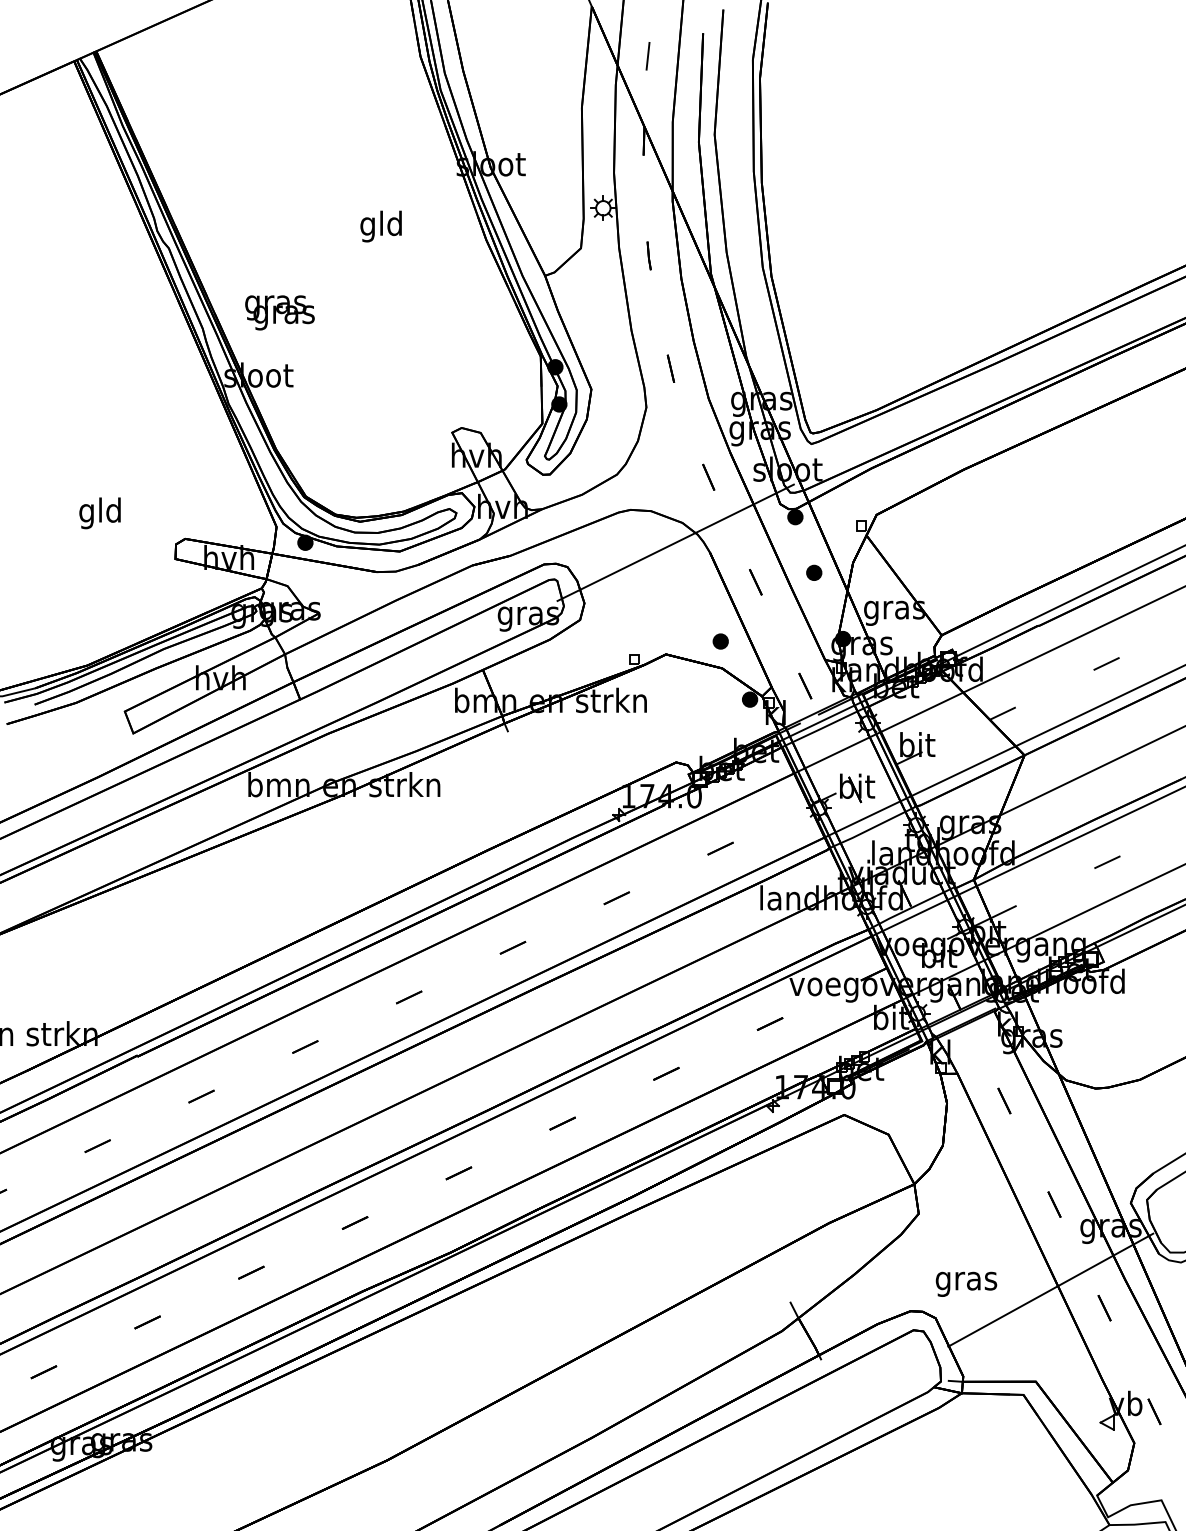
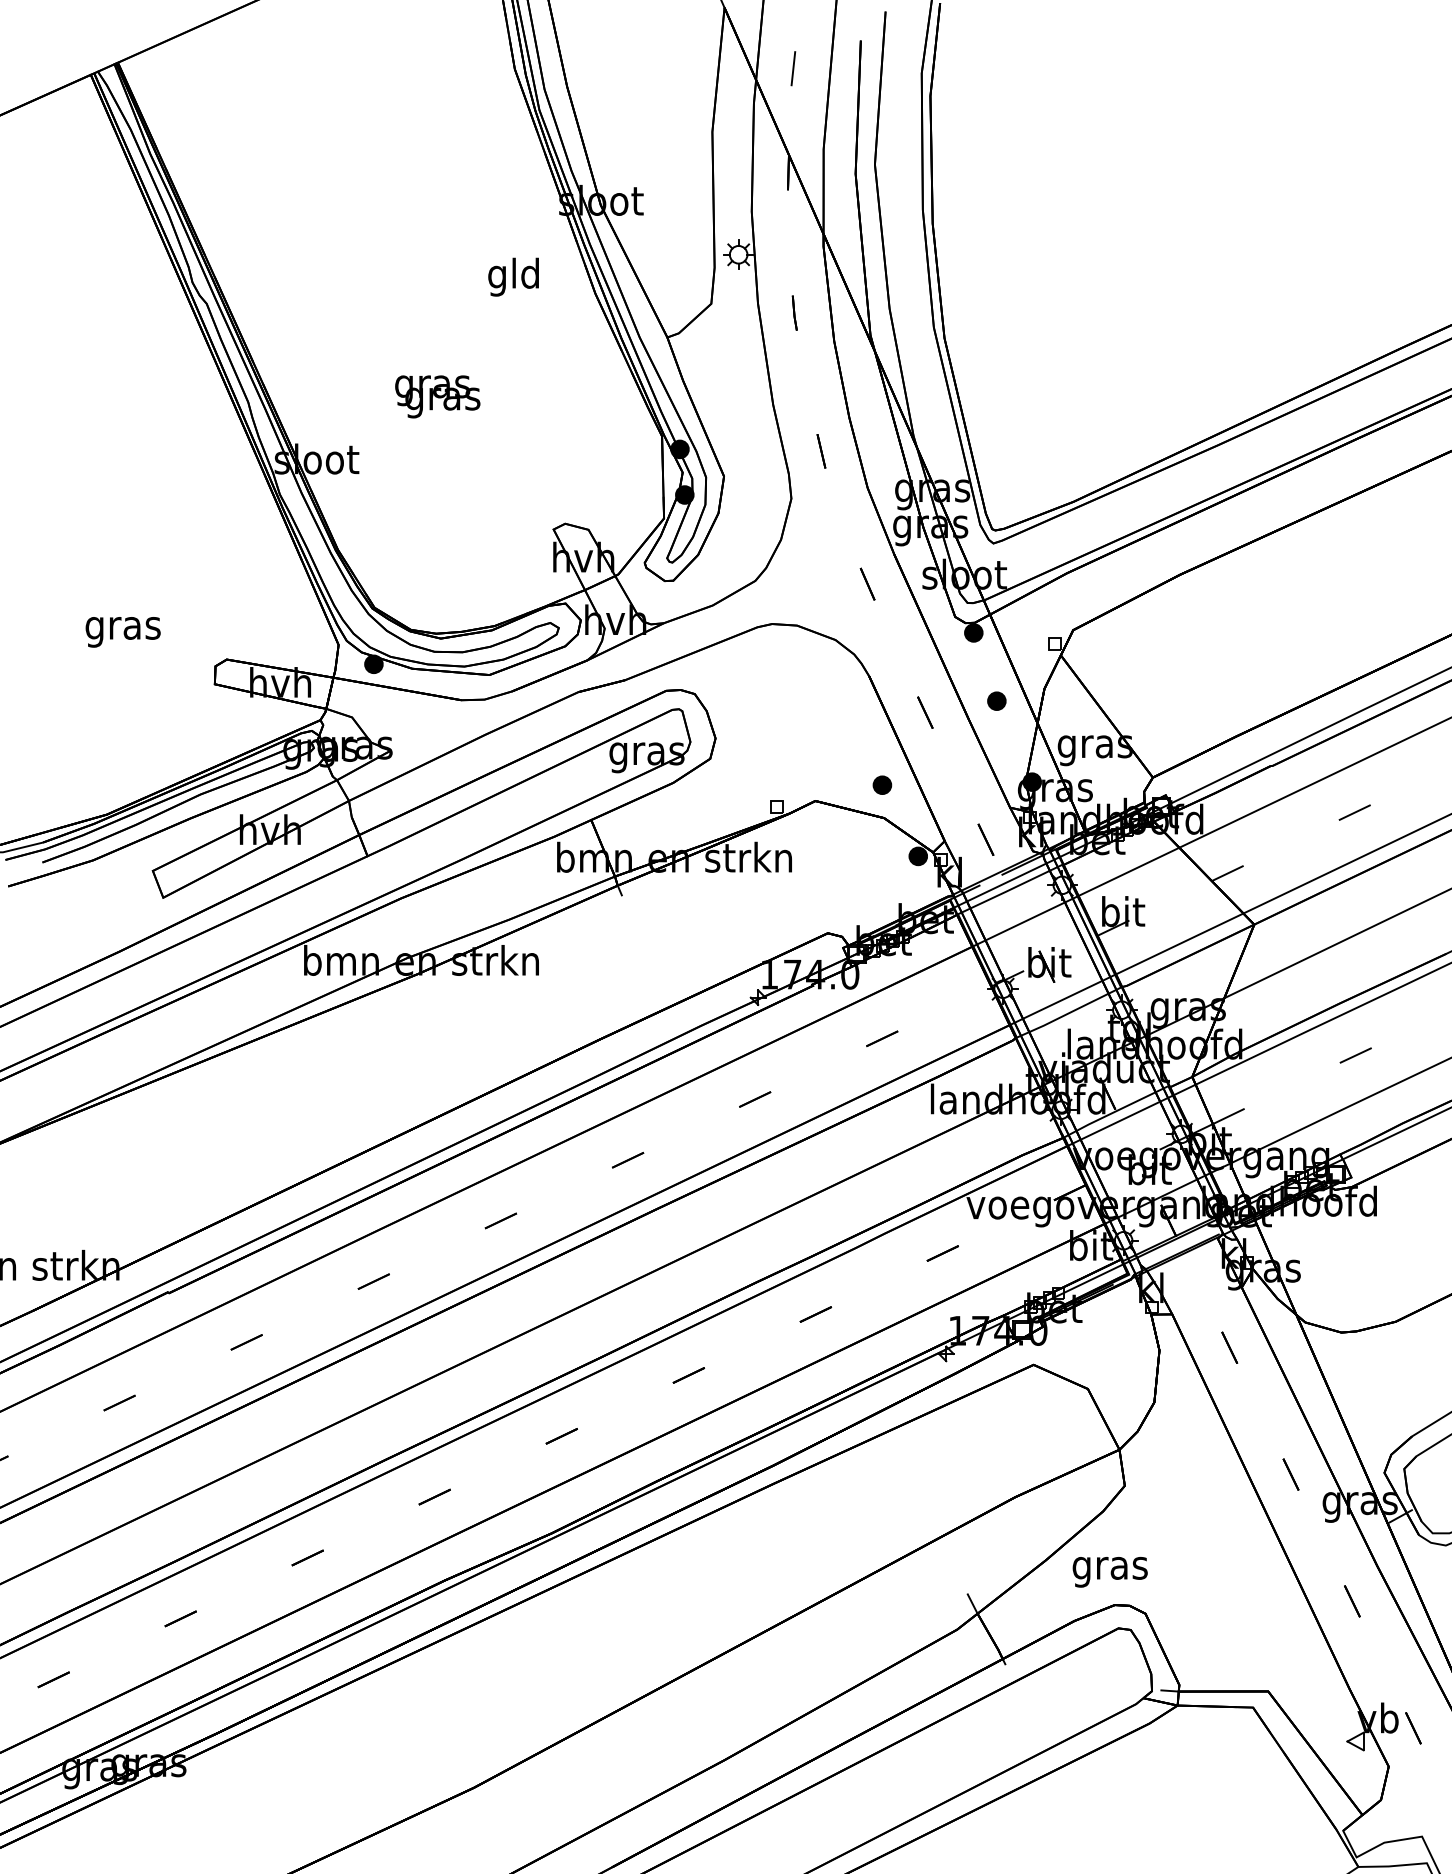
text: (381, 226) -> (513, 276), moved
text: (279, 312) -> (437, 396), moved
text: (100, 512) -> (122, 627), gld -> gras
line: (675, 542) -> (826, 664), removed
text: (965, 1284) -> (1109, 1572), moved
line: (1041, 1295) -> (1274, 1585), removed

